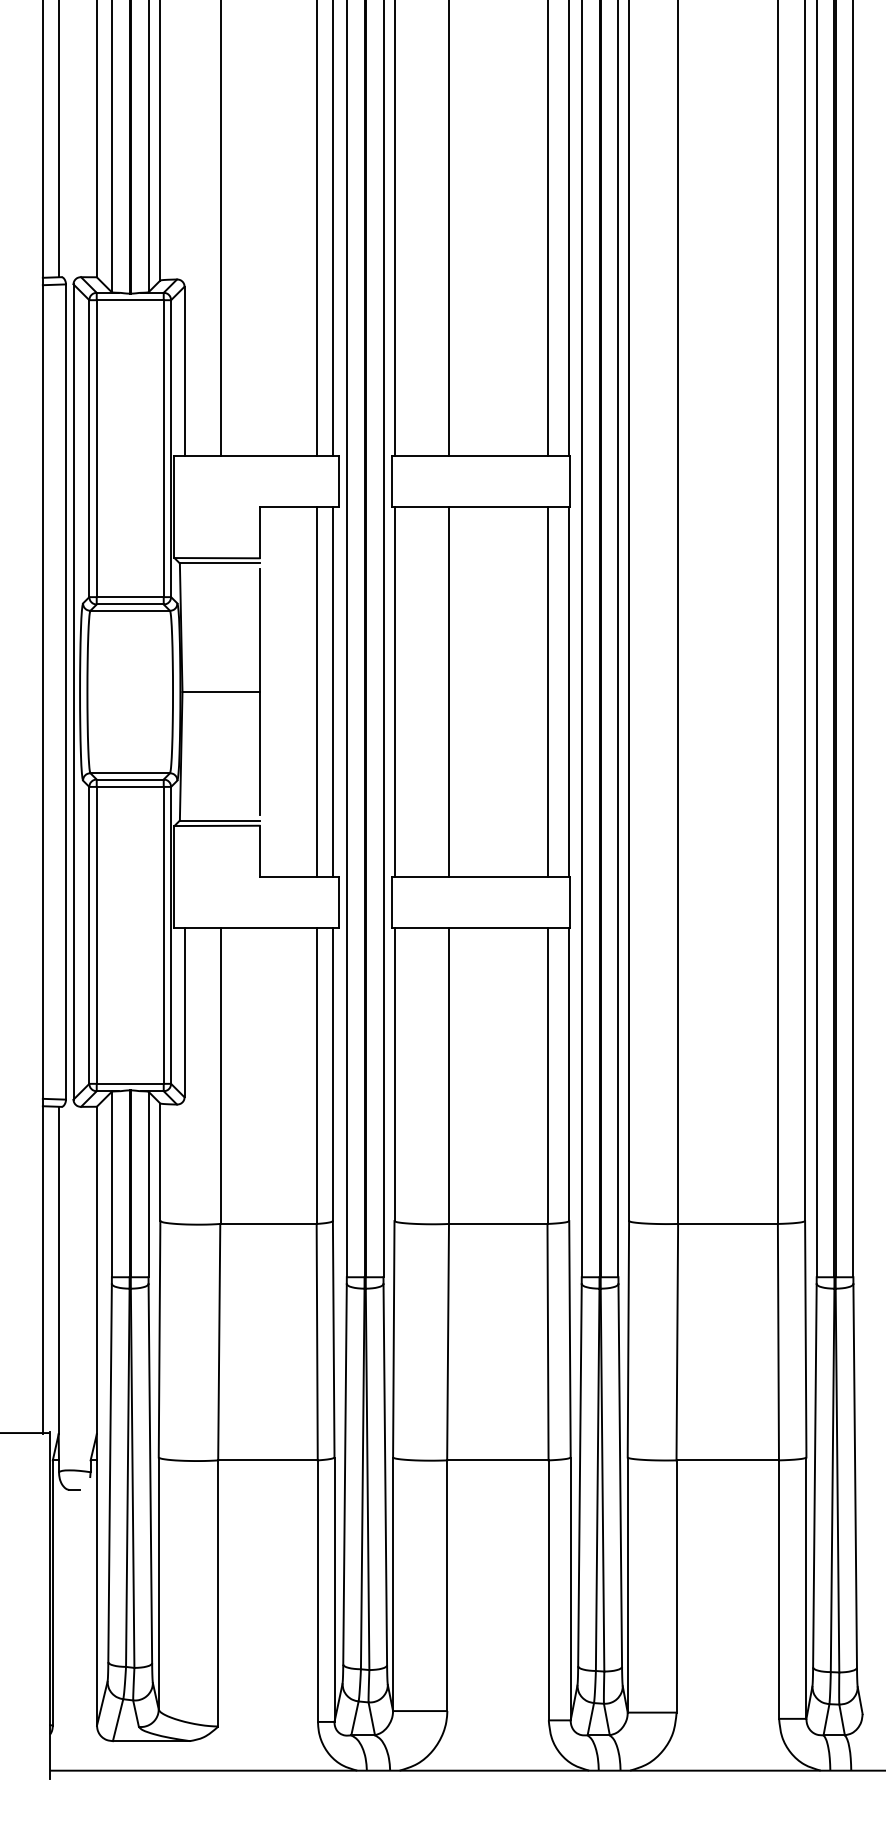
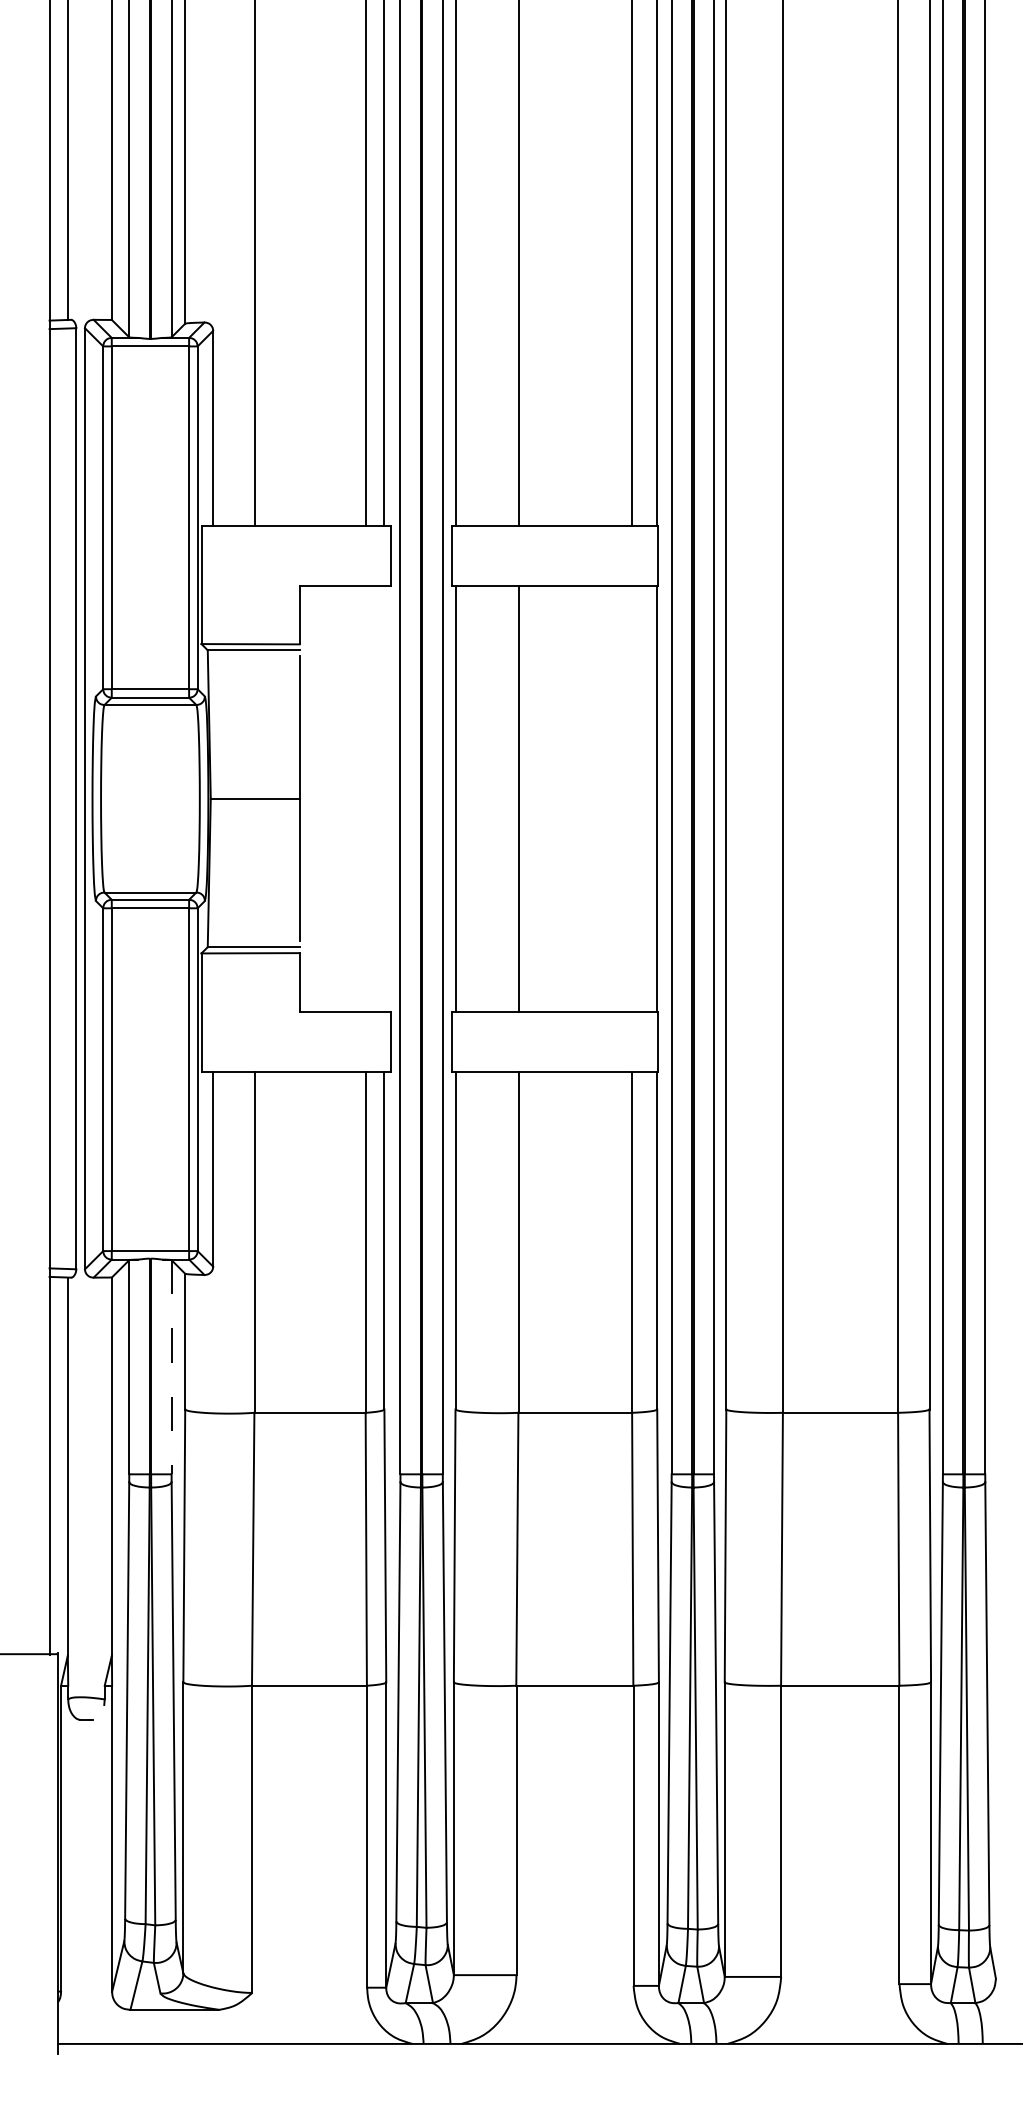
line: (316, 691) -> (365, 798), removed
line: (332, 691) -> (383, 798), removed
line: (547, 691) -> (632, 798), removed
line: (148, 1184) -> (171, 1367), solid -> dashed

